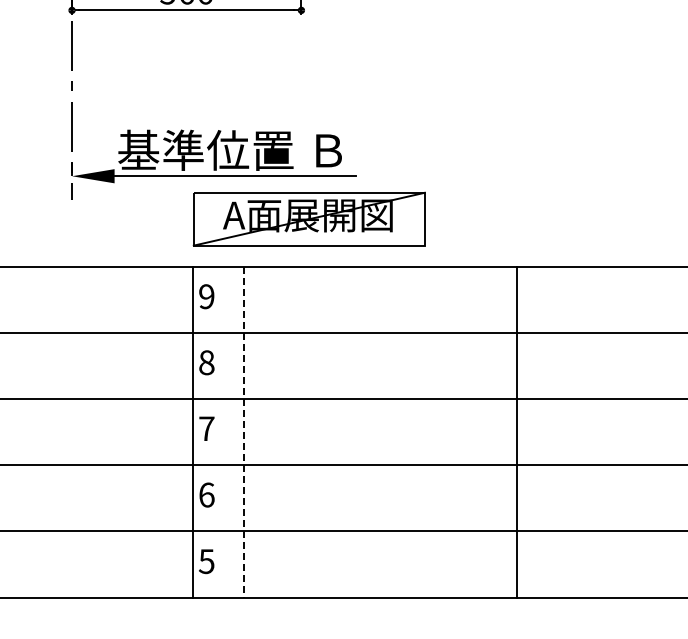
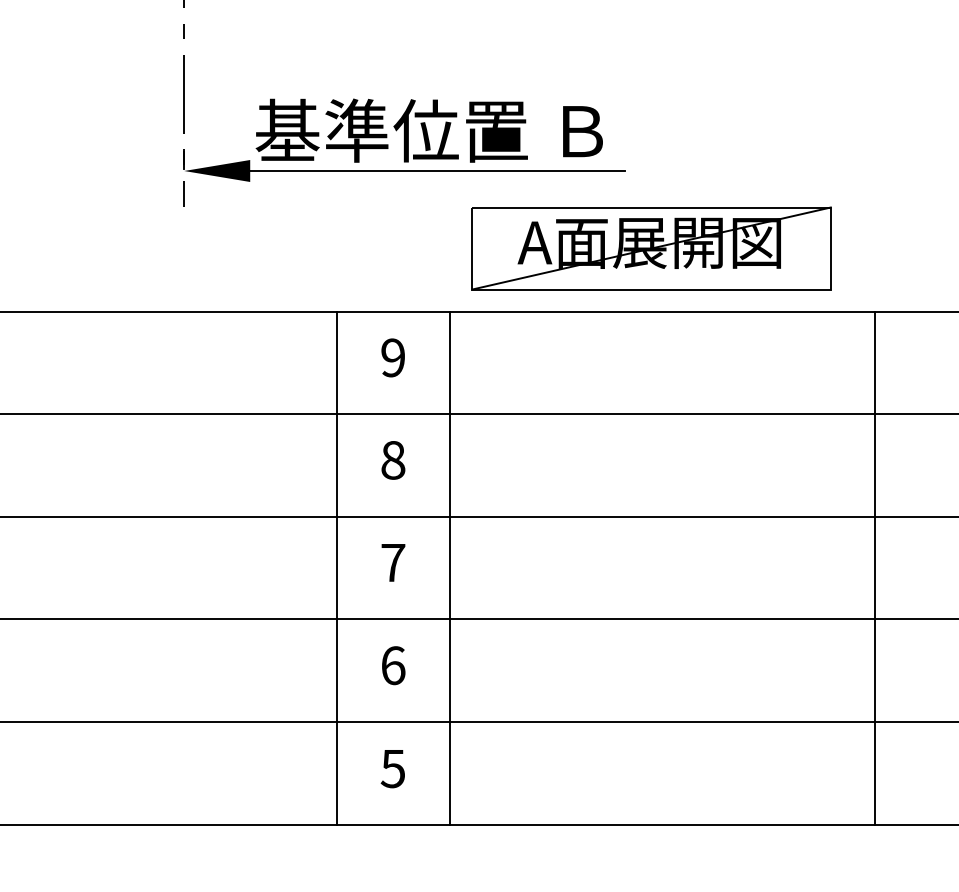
part: (308, 218) -> (650, 247), moved
line: (193, 431) -> (336, 567), moved
line: (243, 432) -> (450, 568), dashed -> solid

